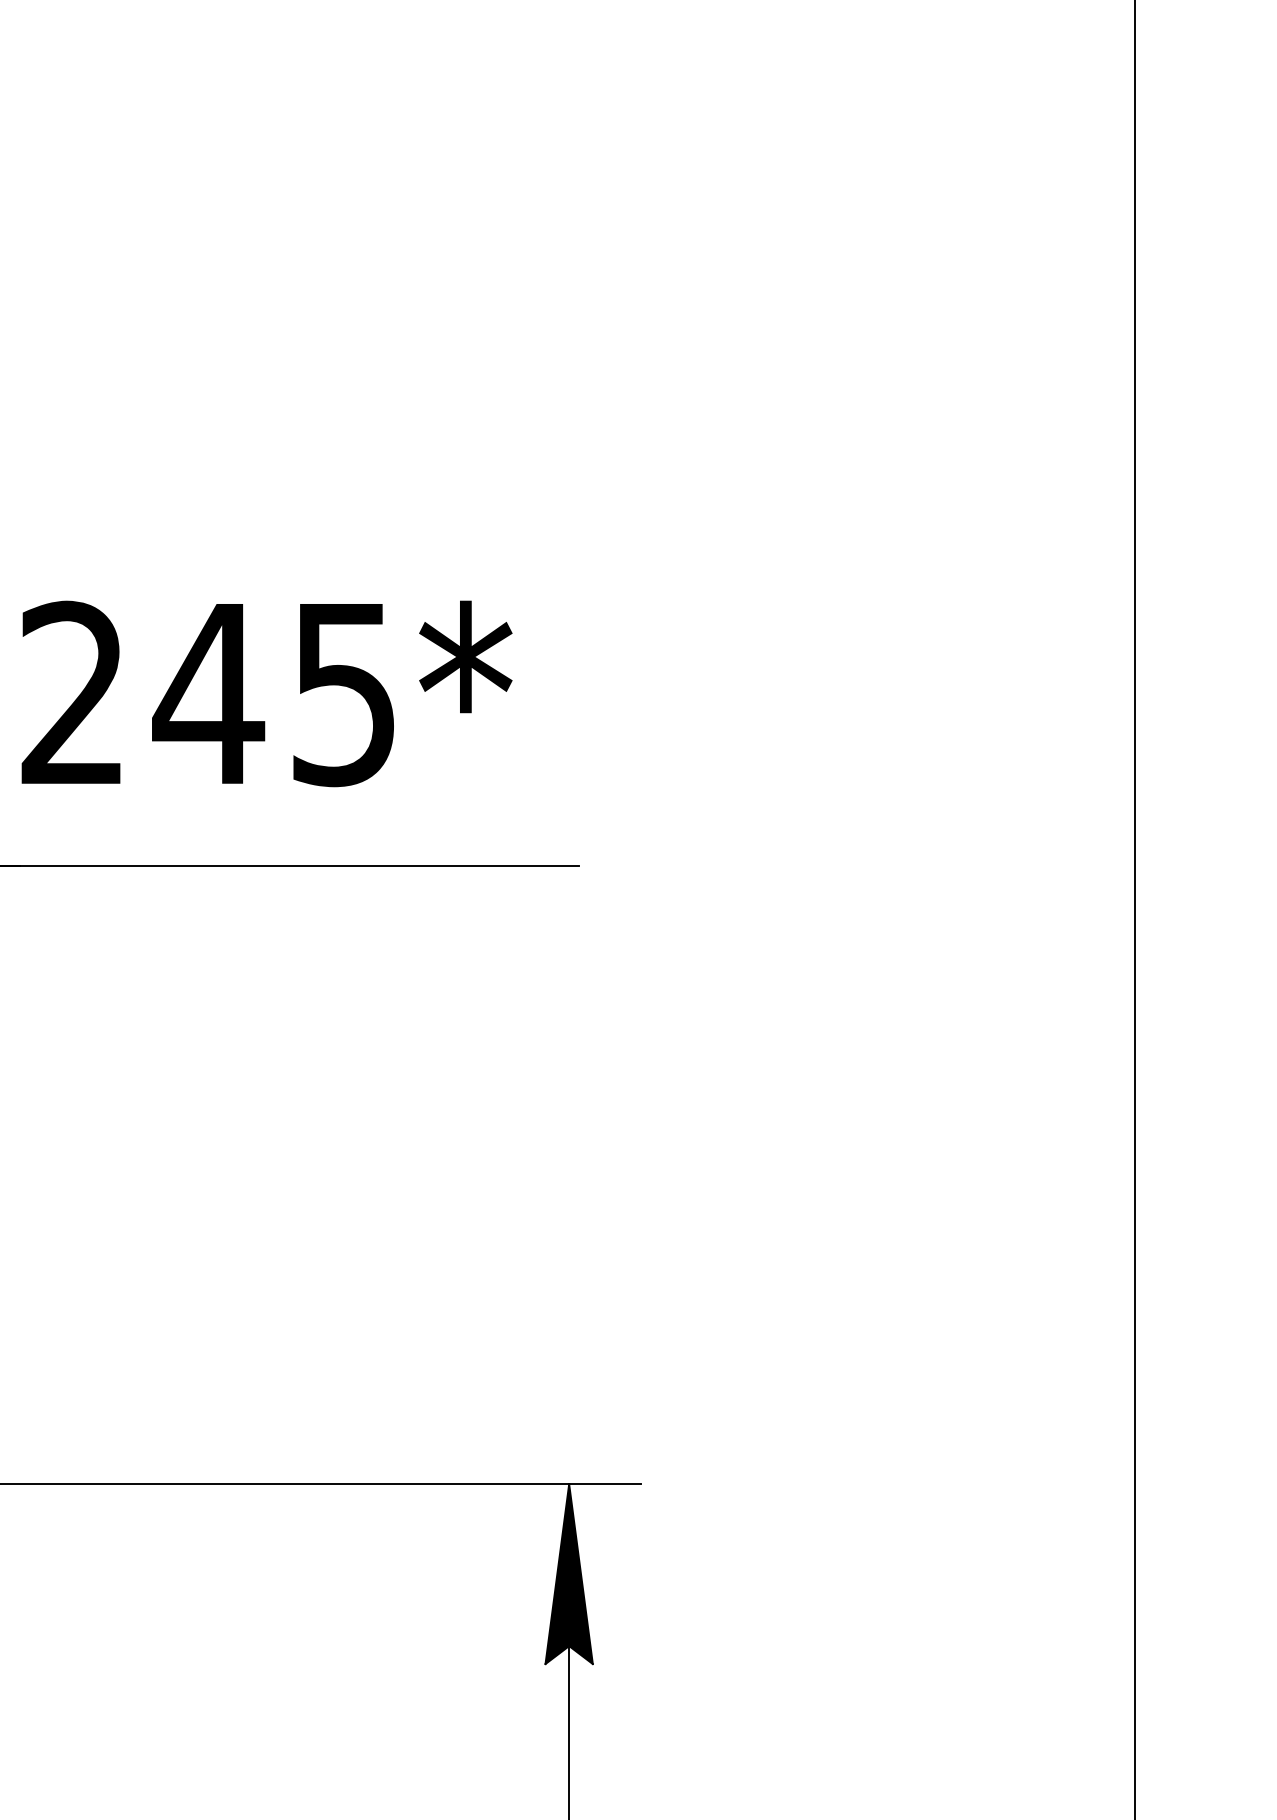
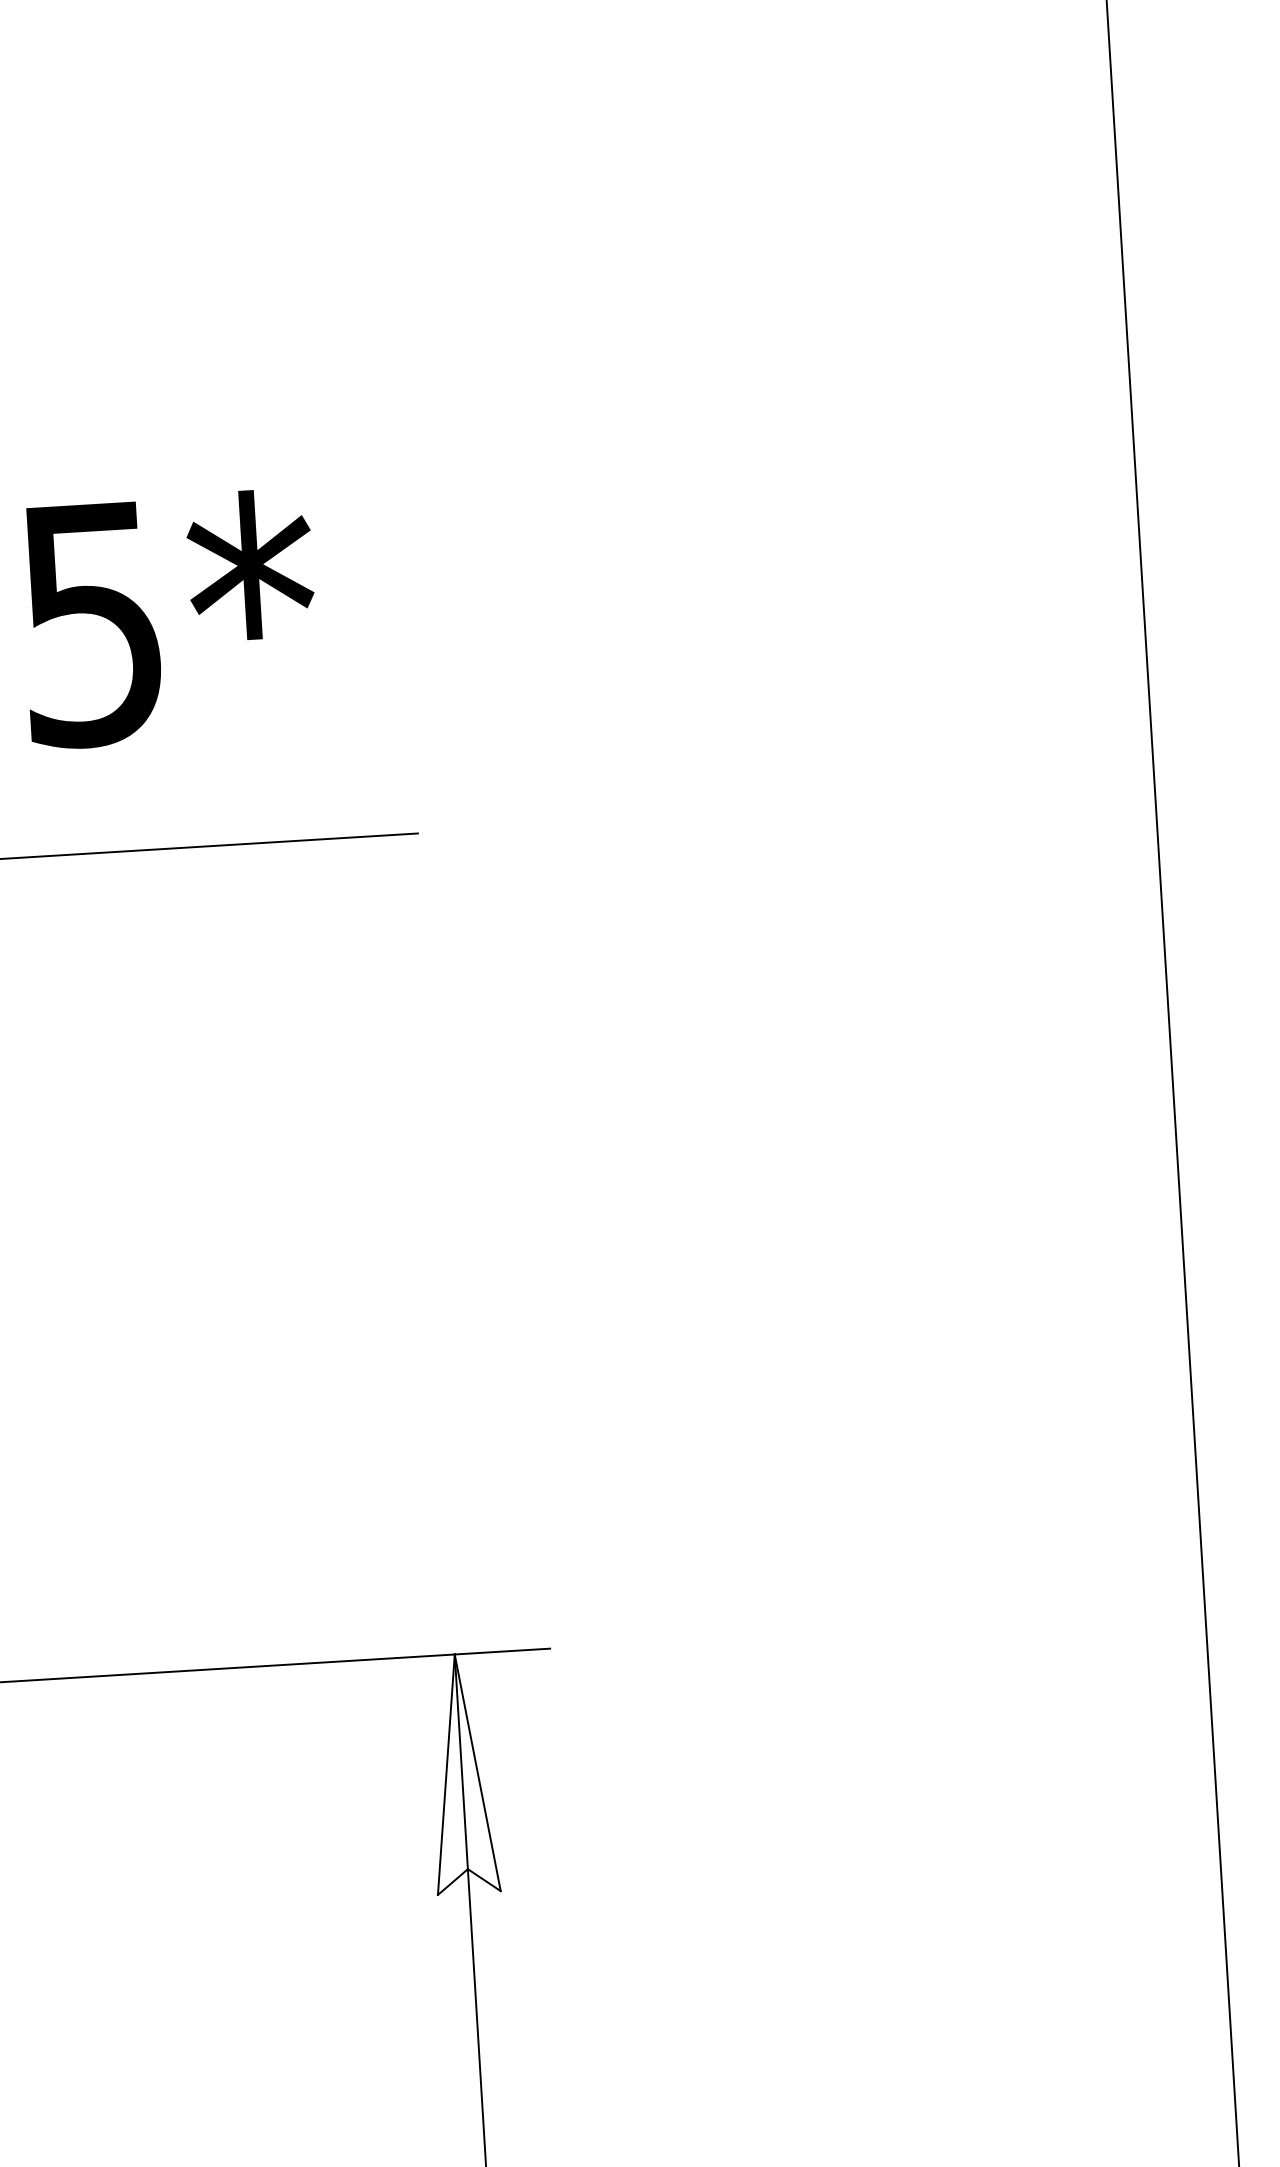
fill: (568, 1574) -> (461, 1774), removed

